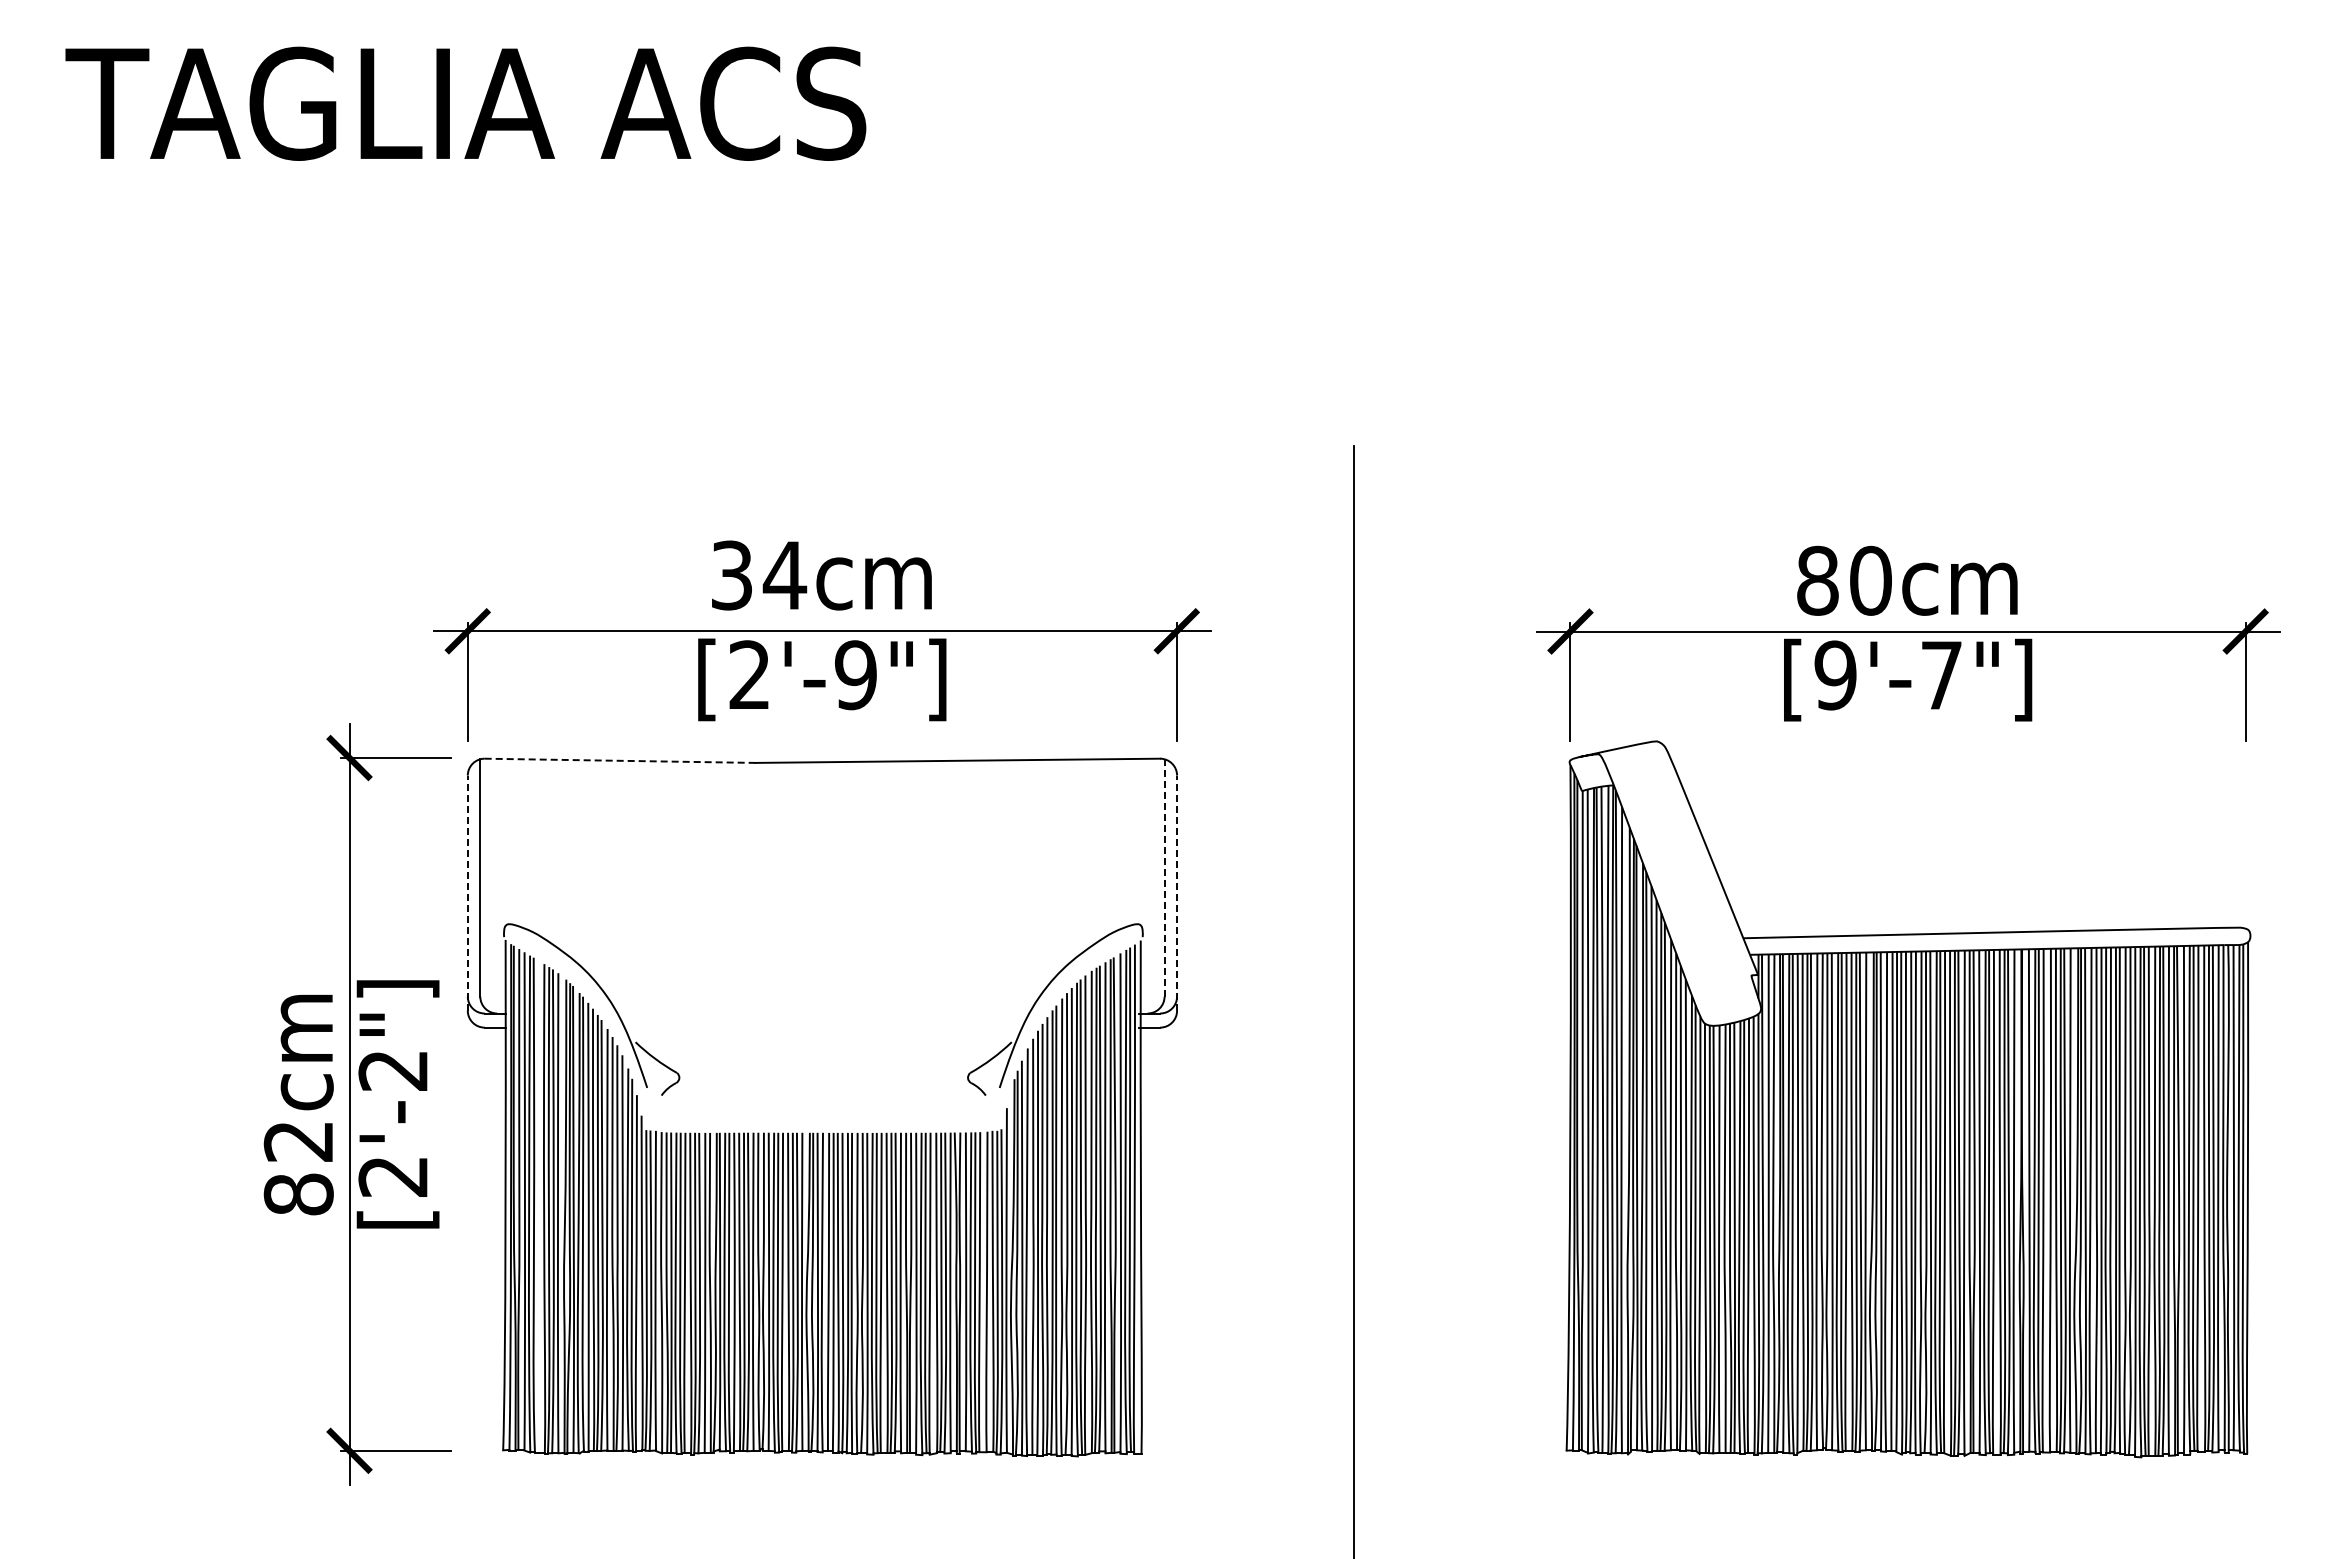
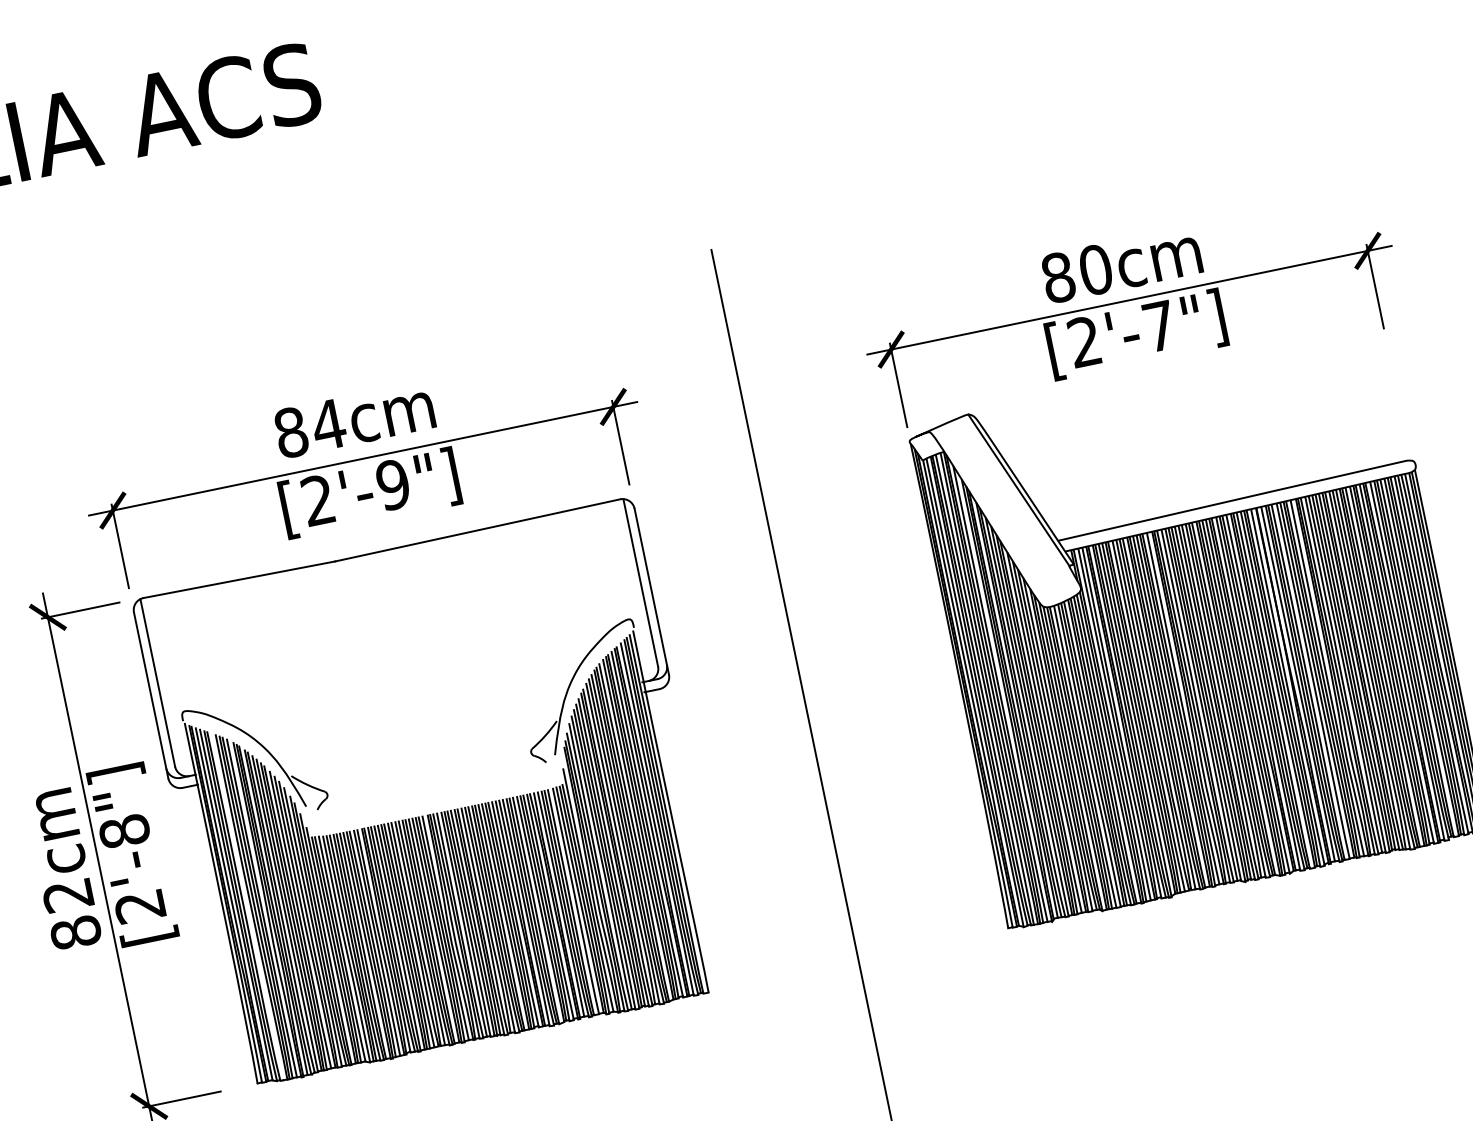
text: (731, 575) -> (290, 432), 34cm -> 84cm
text: (1835, 675) -> (1084, 341), [9'-7"] -> [2'-7"]
line: (620, 760) -> (239, 579), dashed -> solid
line: (1703, 858) -> (1018, 490), added
line: (1164, 878) -> (640, 583), dashed -> solid
line: (467, 893) -> (151, 695), dashed -> solid
line: (1177, 893) -> (652, 591), dashed -> solid
text: (393, 1070) -> (124, 831), [2'-2"] -> [2'-8"]

